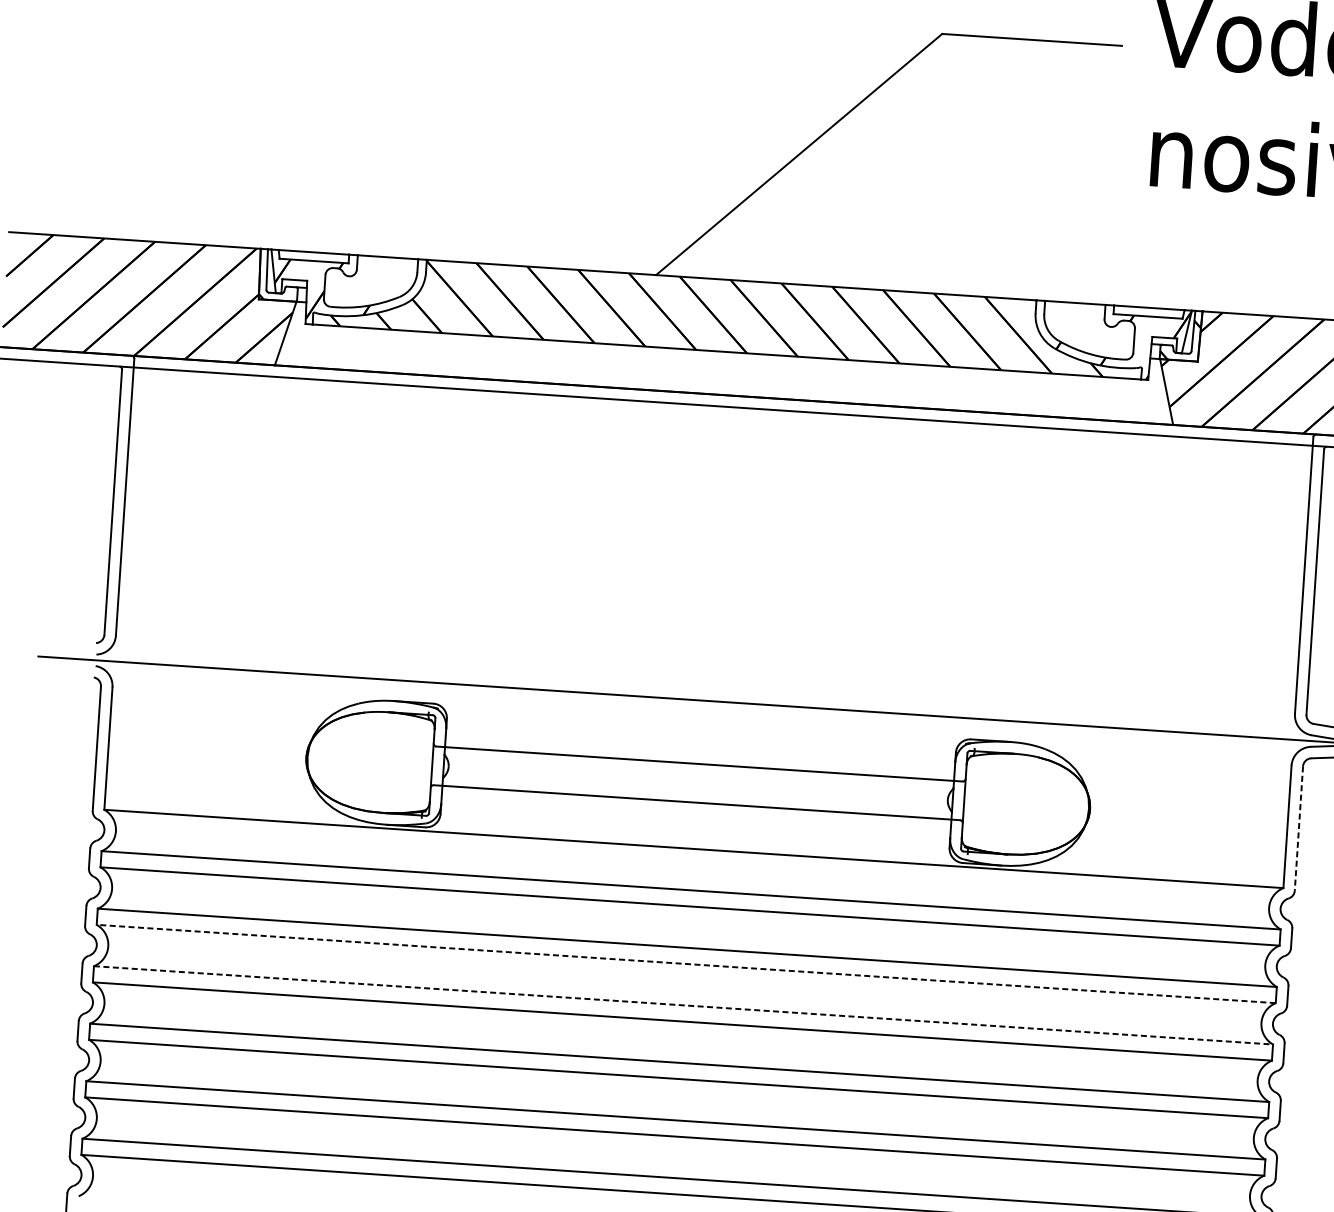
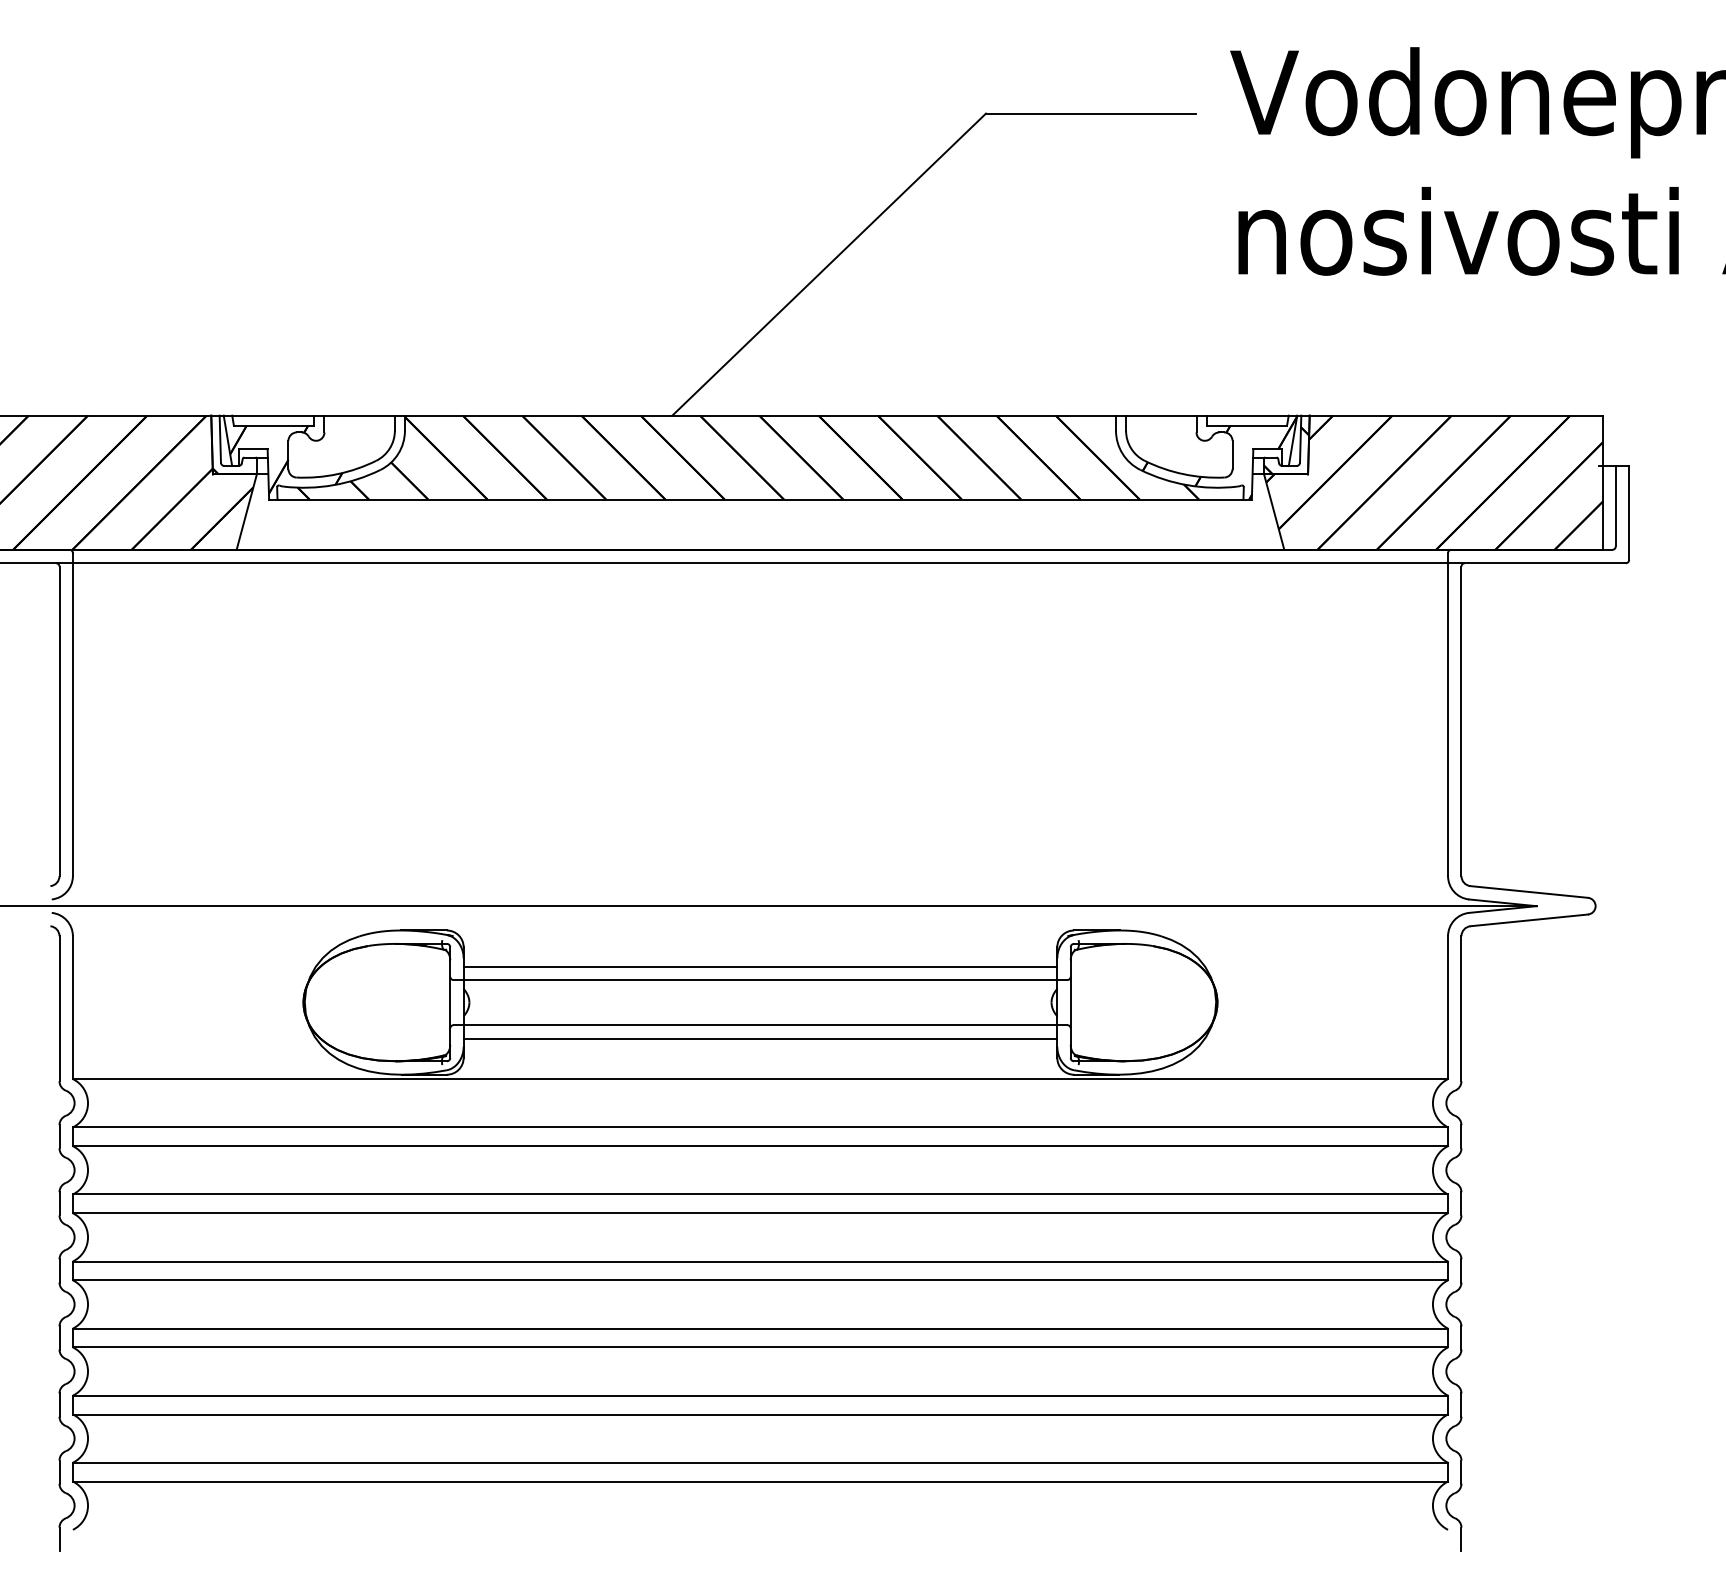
line: (700, 752) -> (760, 966), added
line: (696, 814) -> (760, 1038), added
line: (1298, 828) -> (1461, 1008), dashed -> solid
line: (686, 964) -> (760, 1213), dashed -> solid
line: (683, 1005) -> (760, 1261), dashed -> solid

